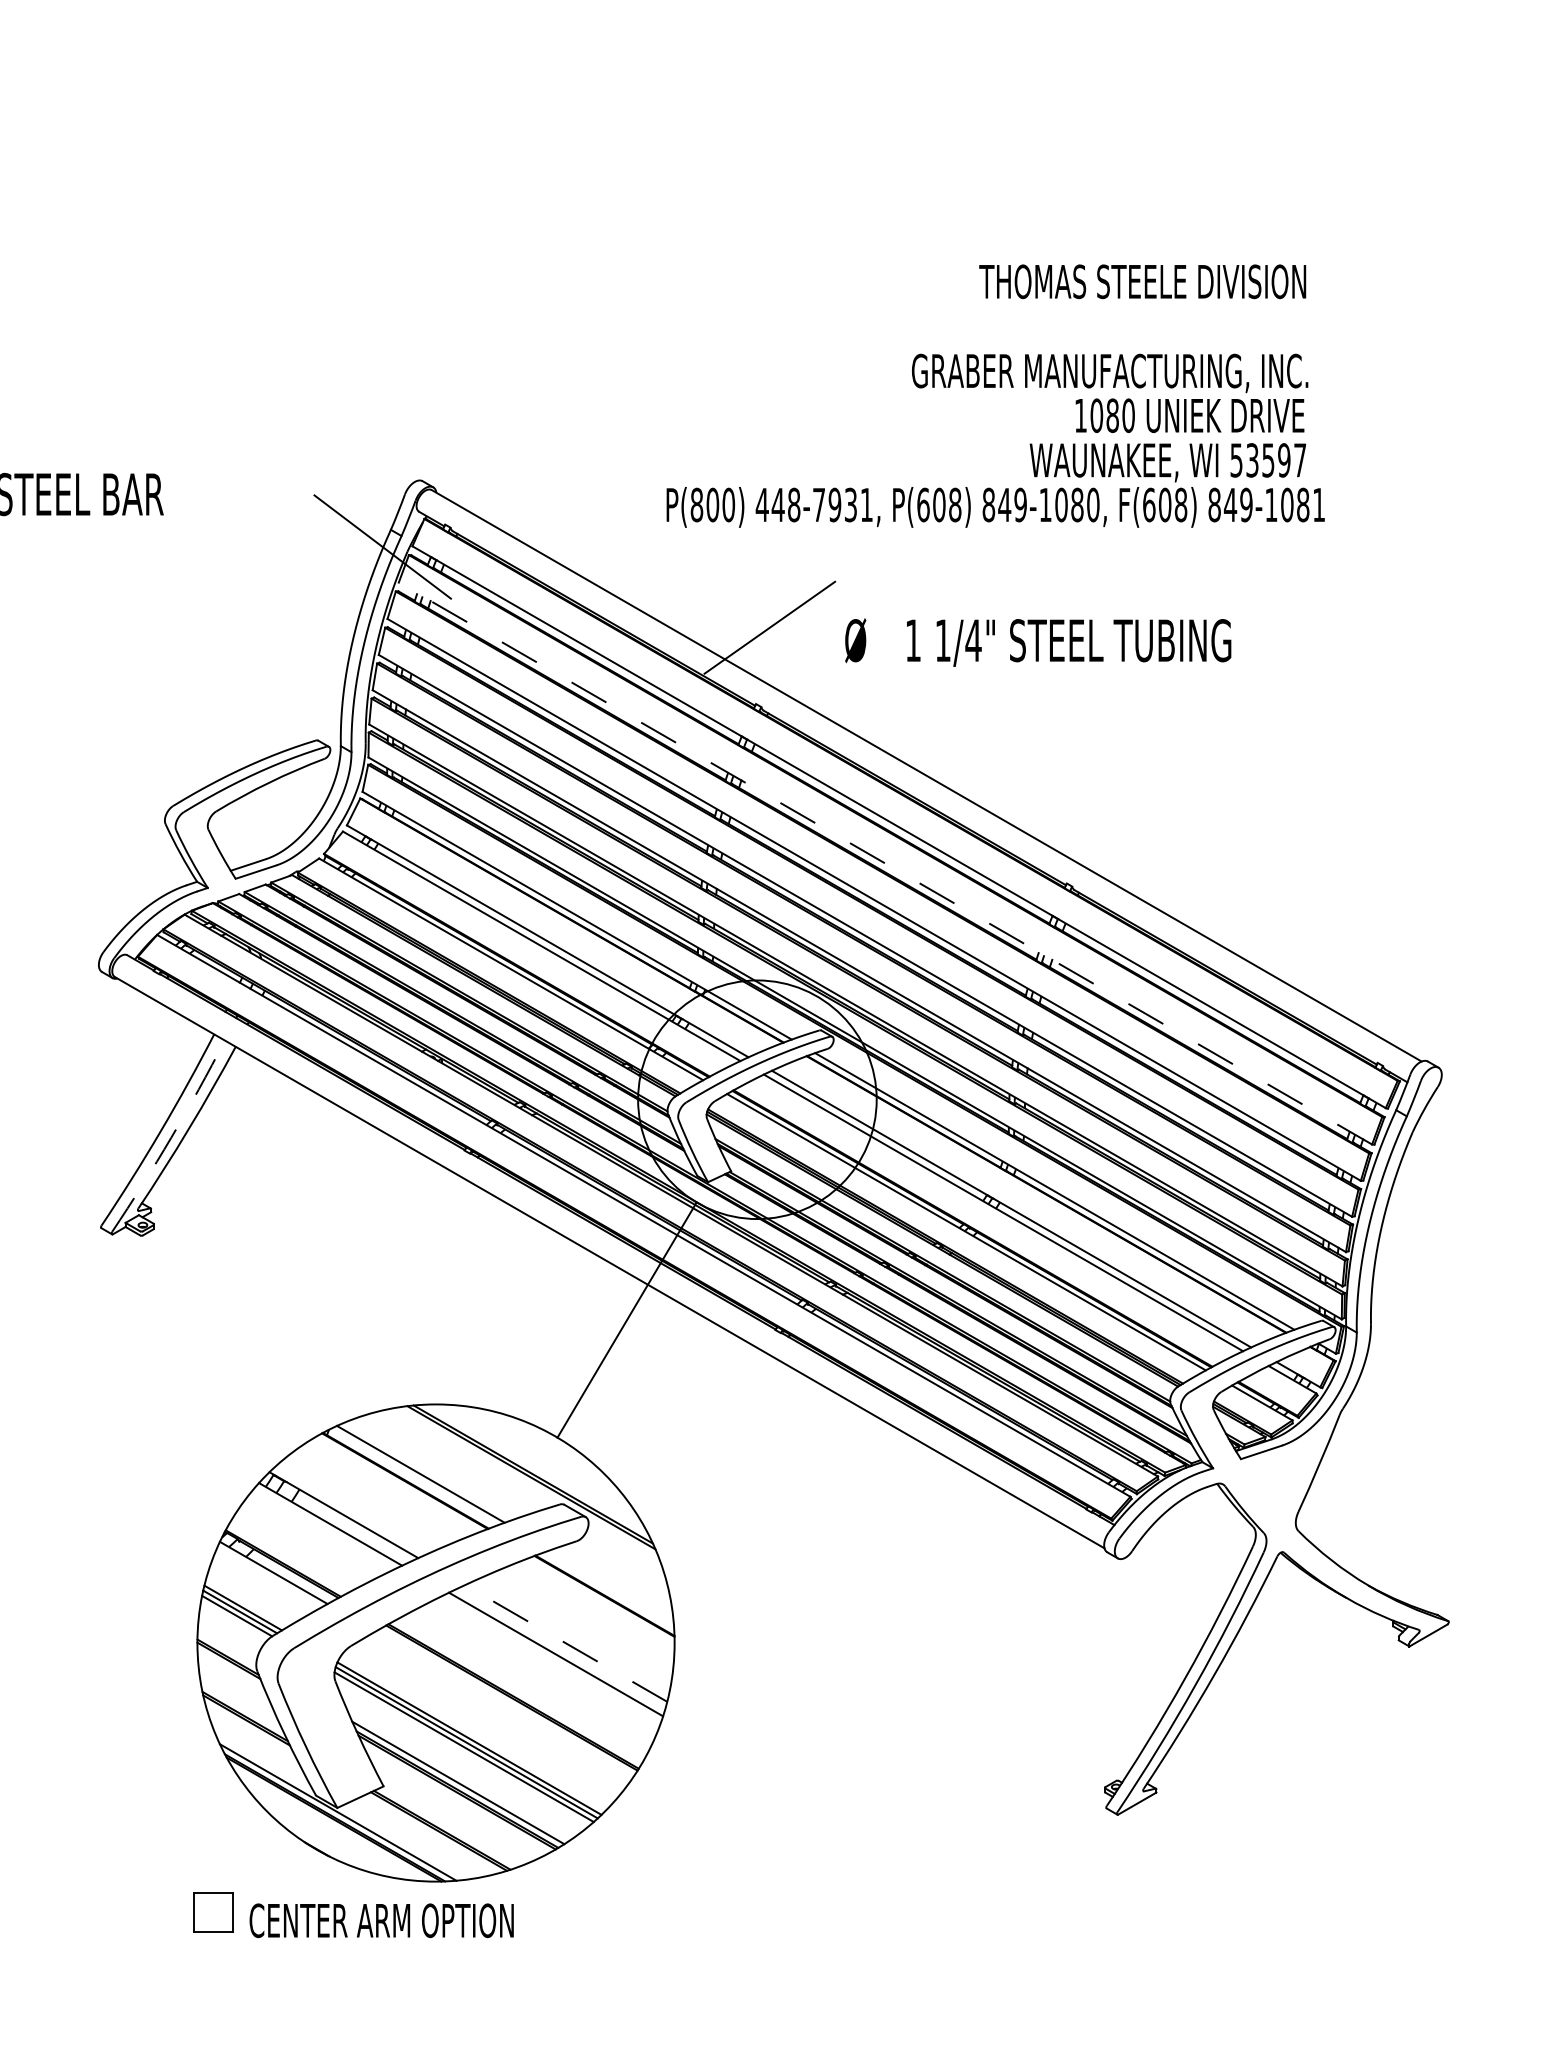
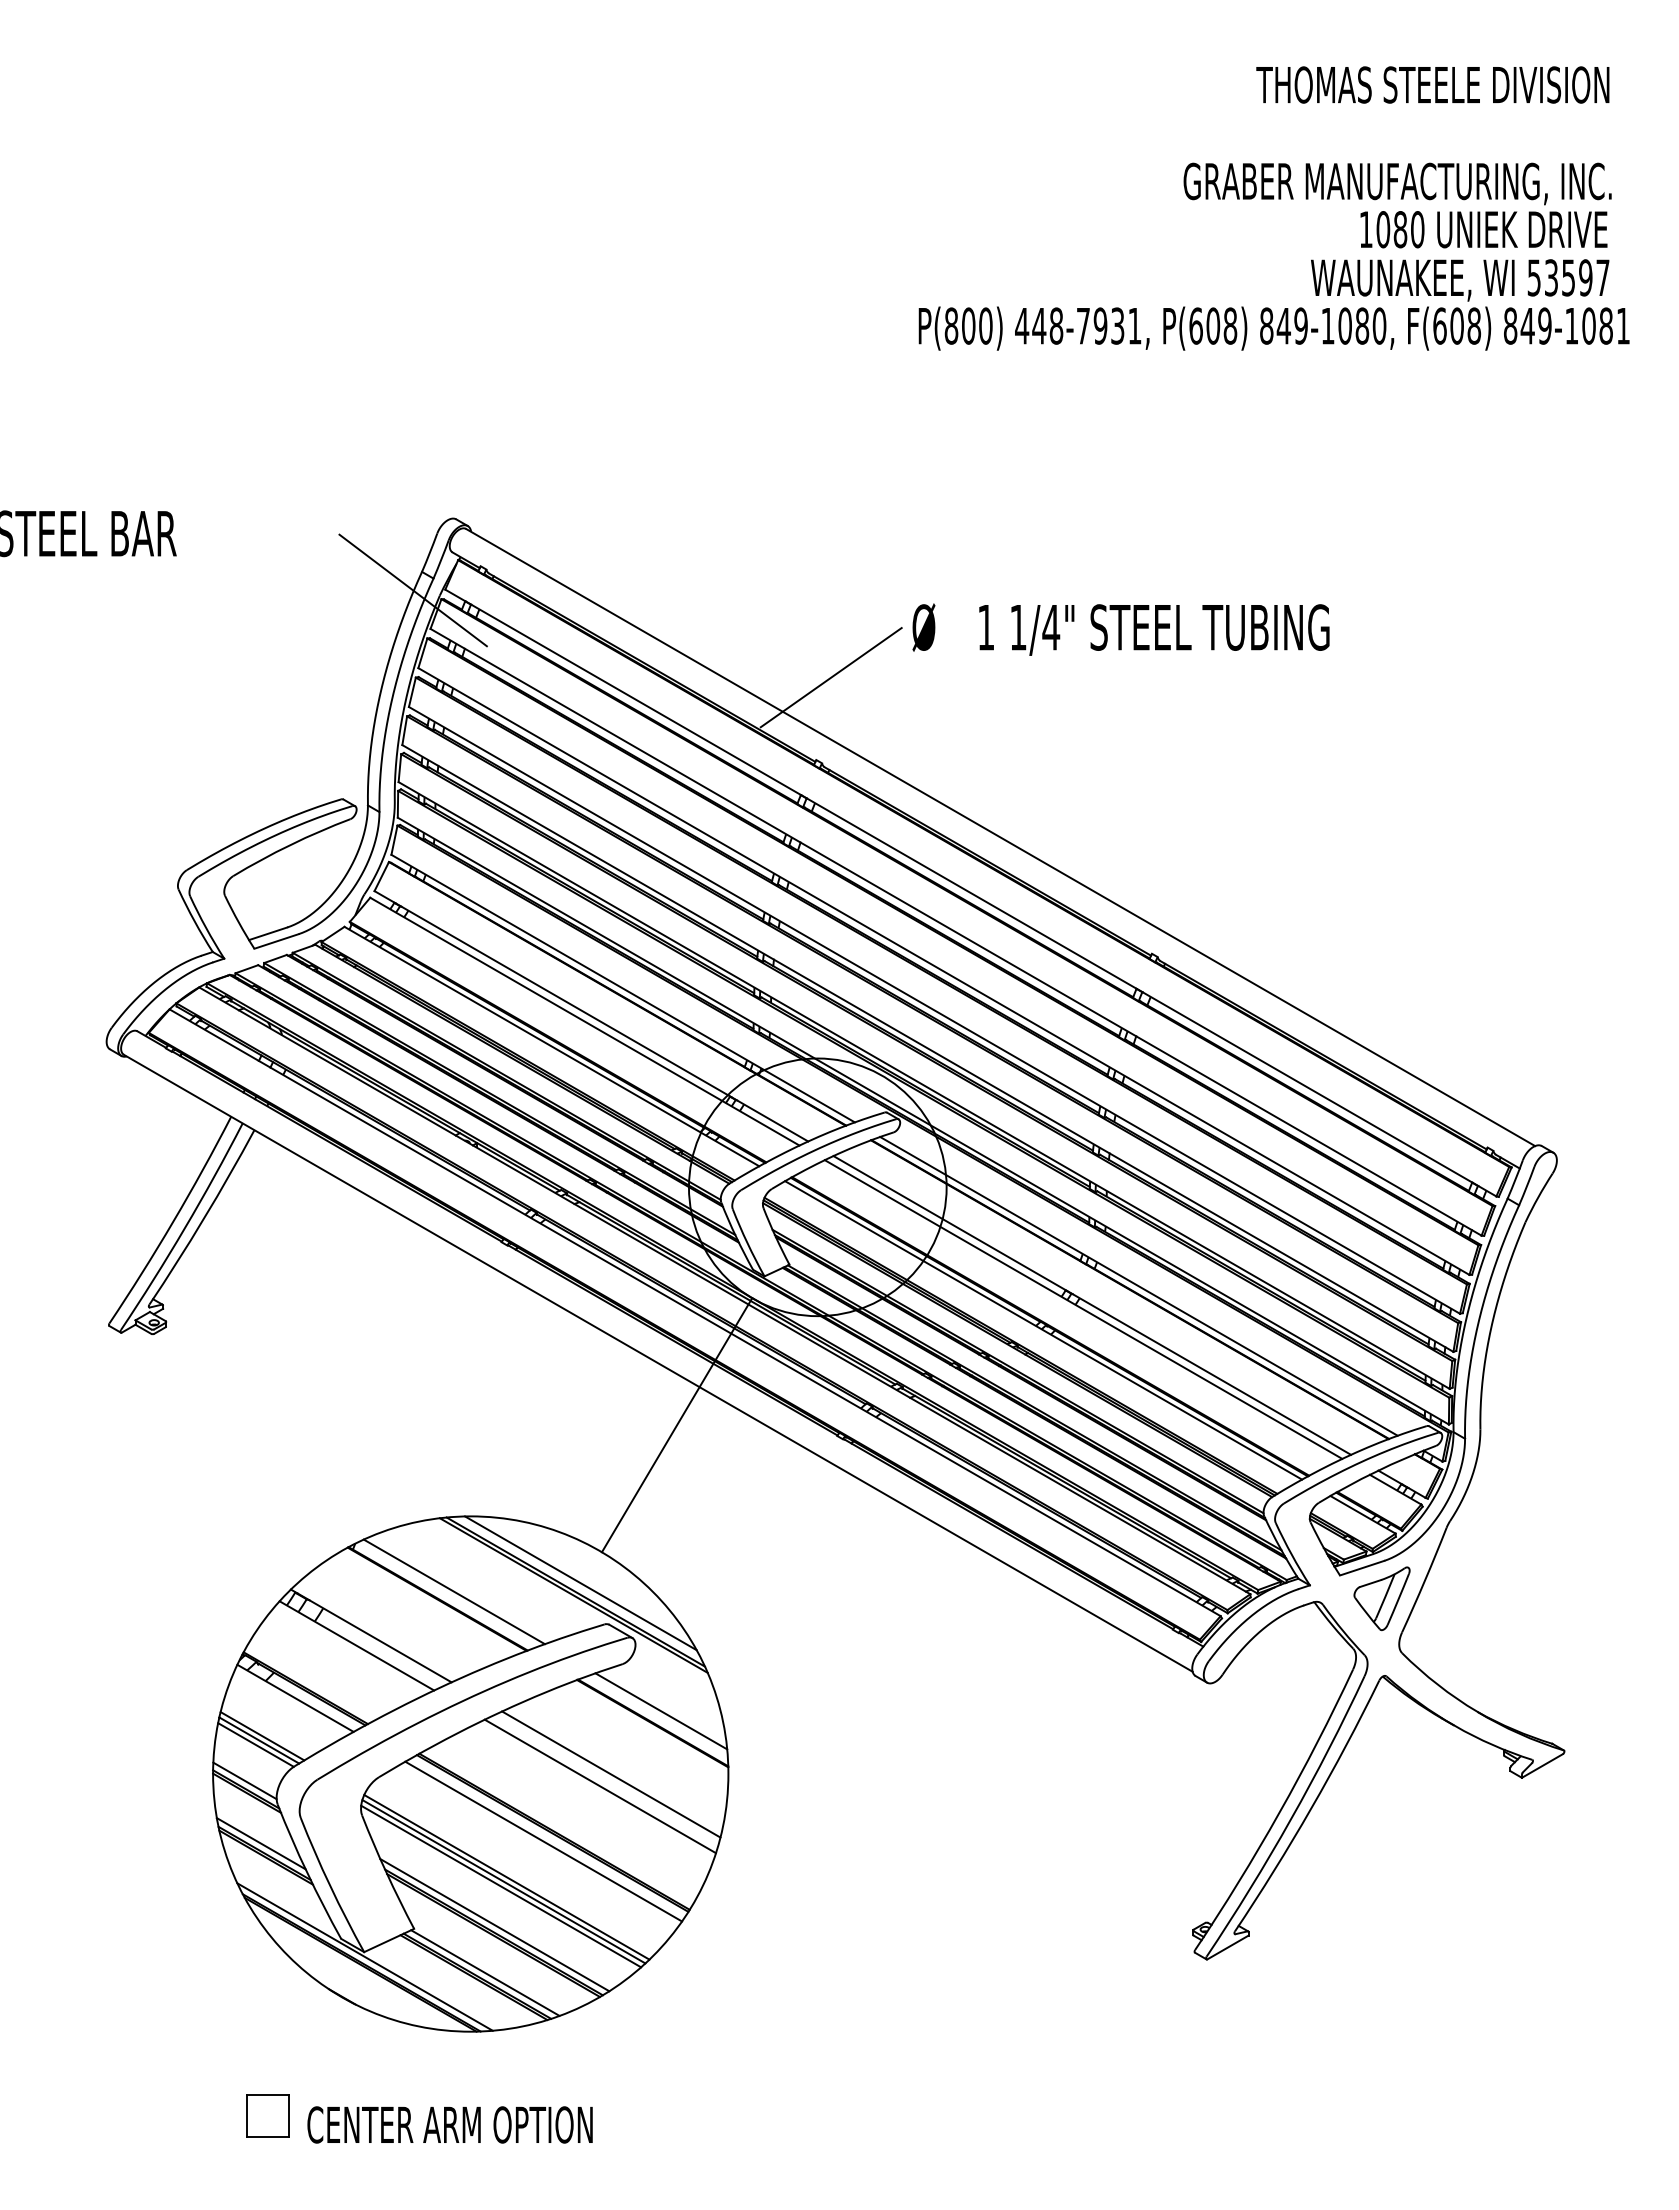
text: (995, 396) -> (1273, 208), moved
text: (1037, 642) -> (1120, 629), moved
line: (885, 863) -> (956, 932), dashed -> solid
arc: (170, 1137) -> (184, 1228), dashed -> solid
line: (537, 1466) -> (580, 1583), added
part: (1279, 1480) -> (1381, 1598), added
line: (612, 1585) -> (661, 1711), added
line: (565, 1643) -> (610, 1774), dashed -> solid
line: (226, 1649) -> (244, 1780), added
line: (503, 1705) -> (543, 1841), added
line: (241, 1707) -> (260, 1843), added
line: (449, 1826) -> (485, 1972), added
part: (360, 1916) -> (427, 2120), moved

